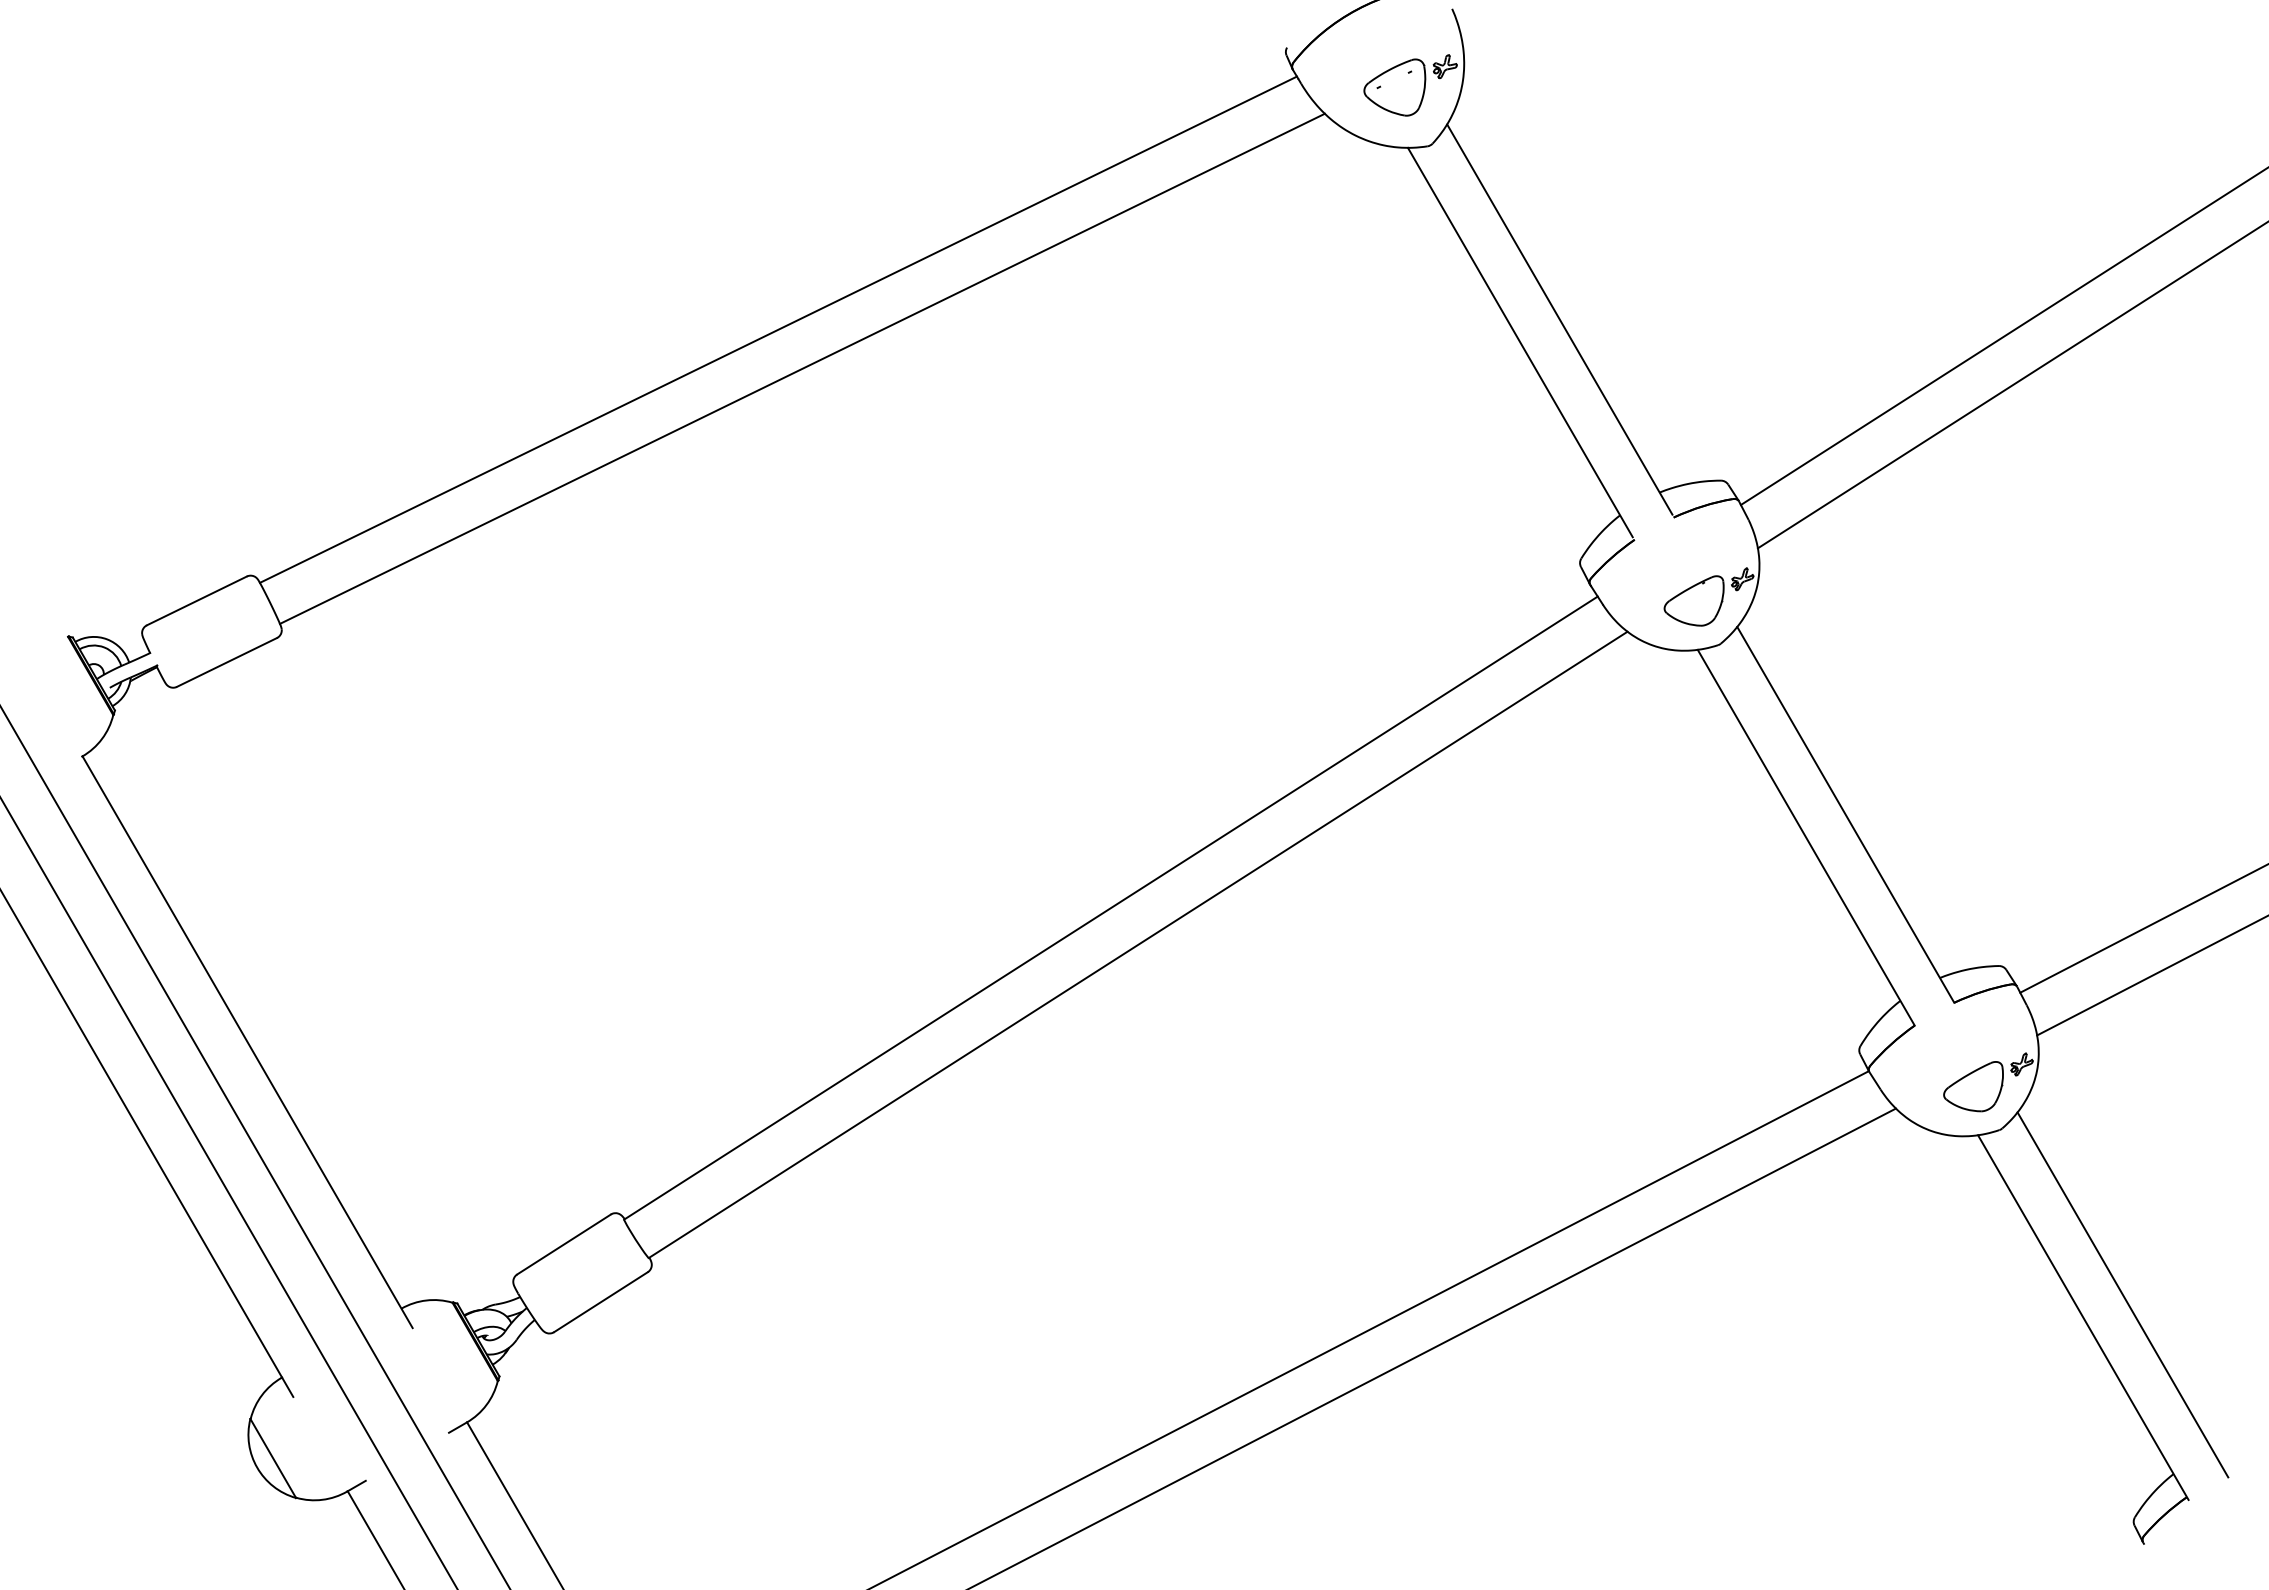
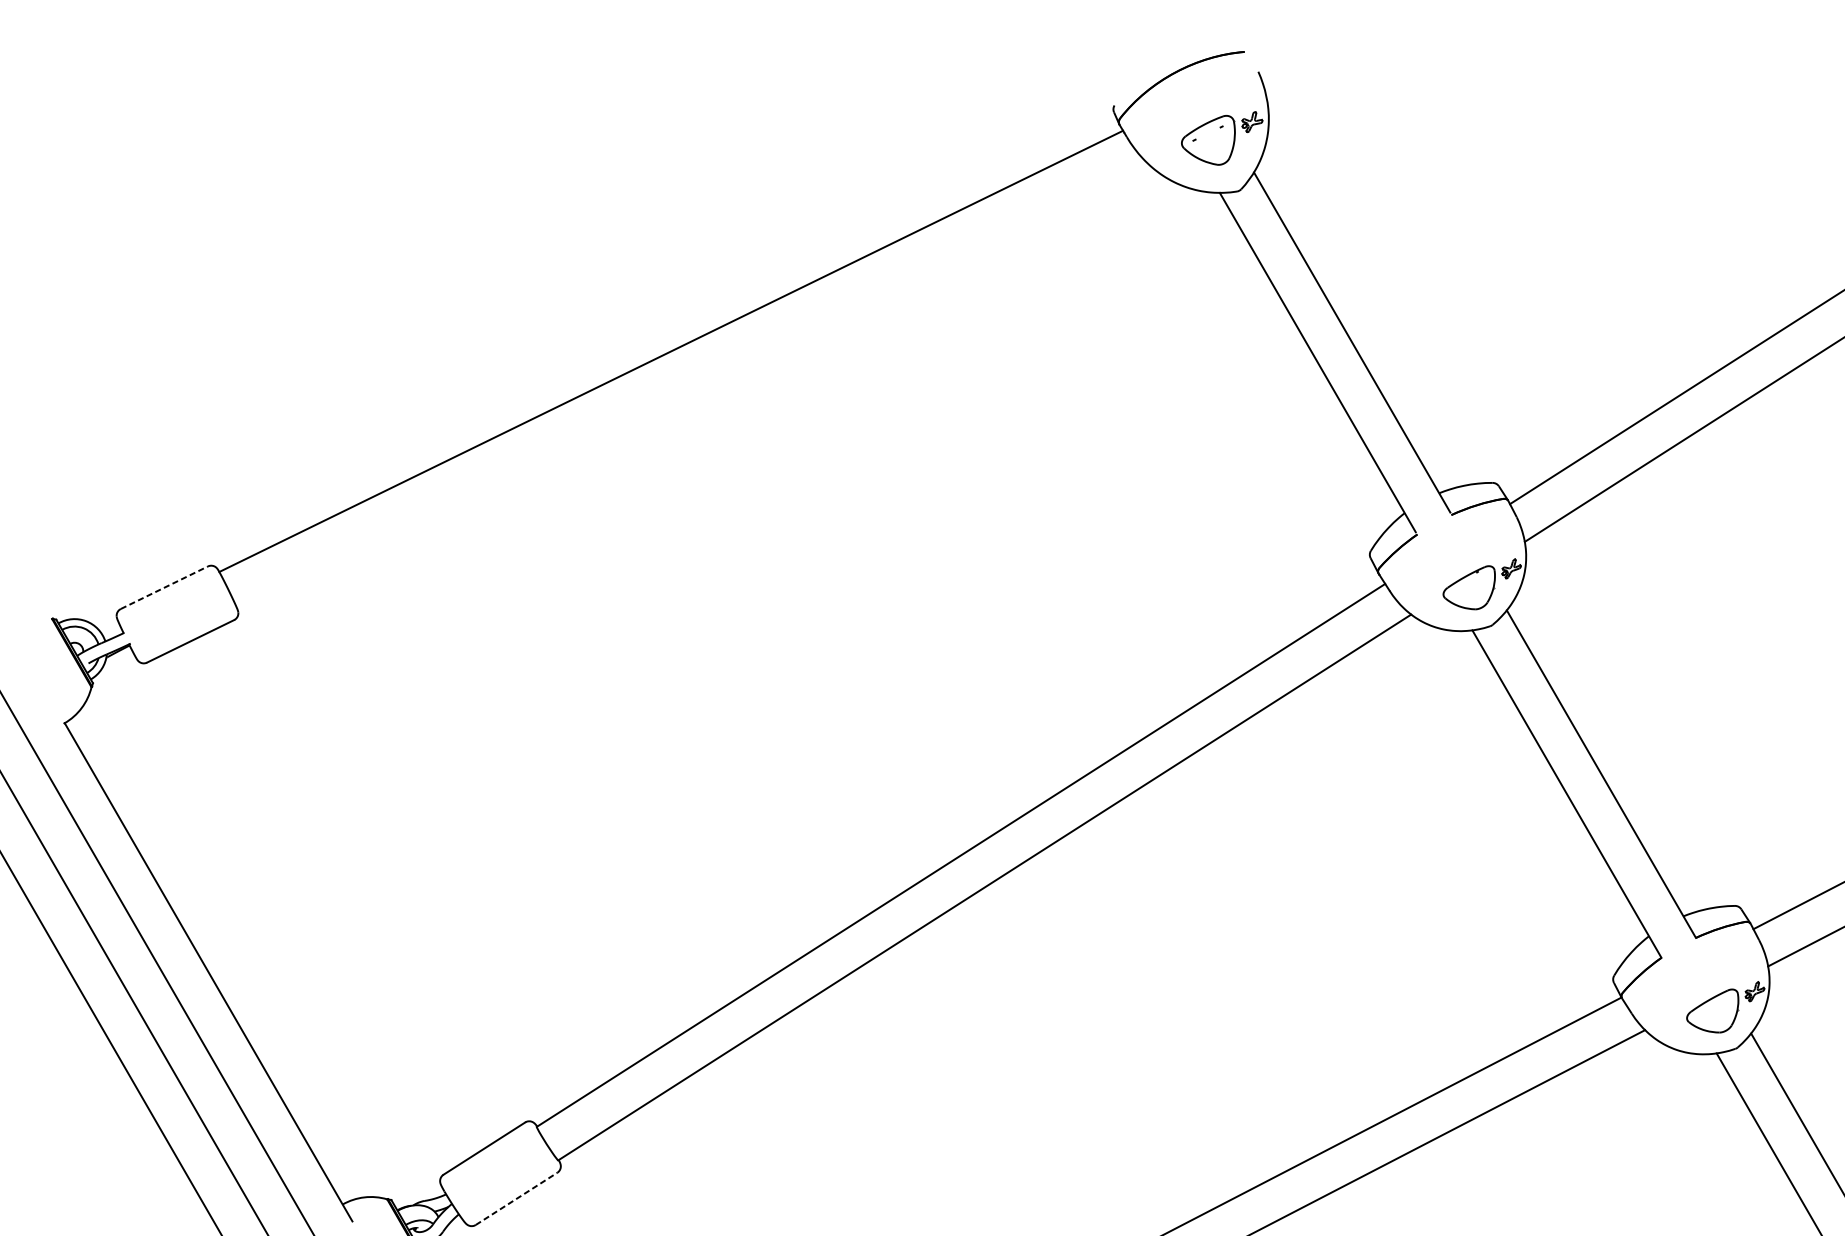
line: (801, 368) -> (691, 385), removed
line: (196, 600) -> (164, 587), solid -> dashed
line: (600, 1302) -> (516, 1199), solid -> dashed

